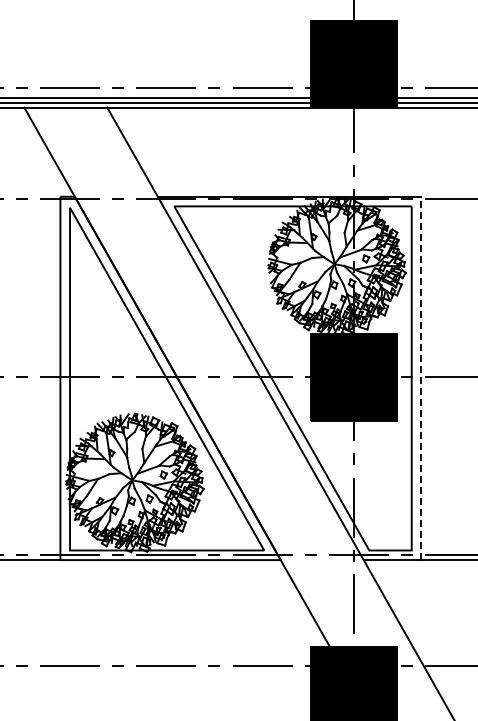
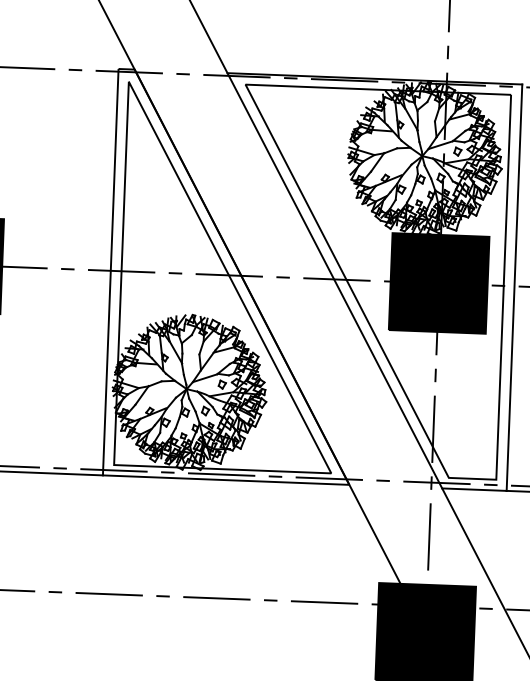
line: (421, 378) -> (514, 287), dashed -> solid

